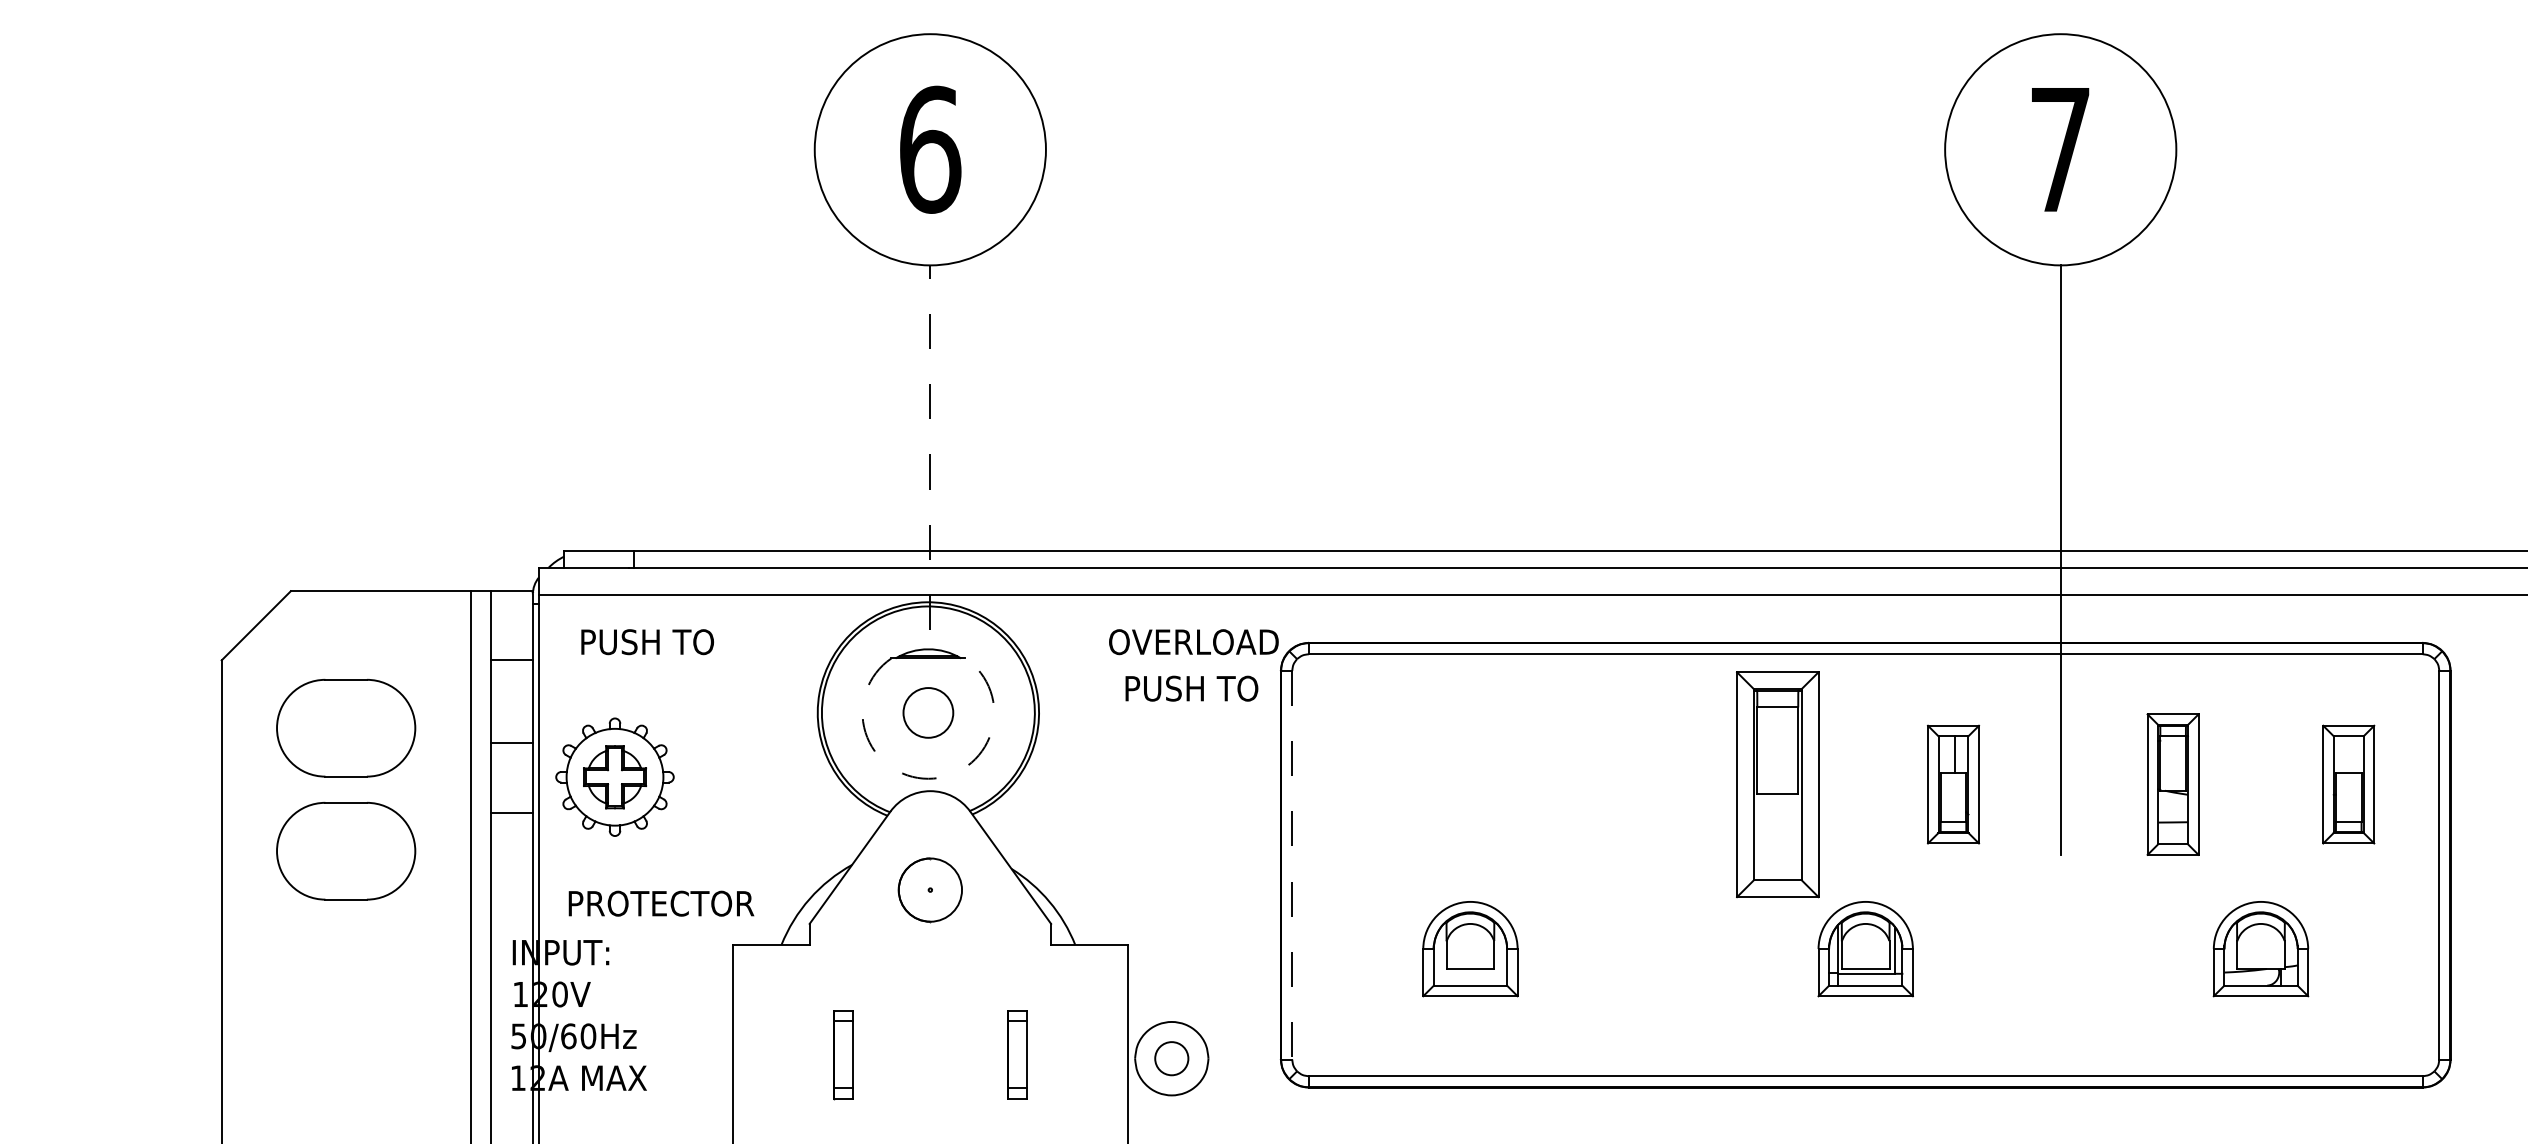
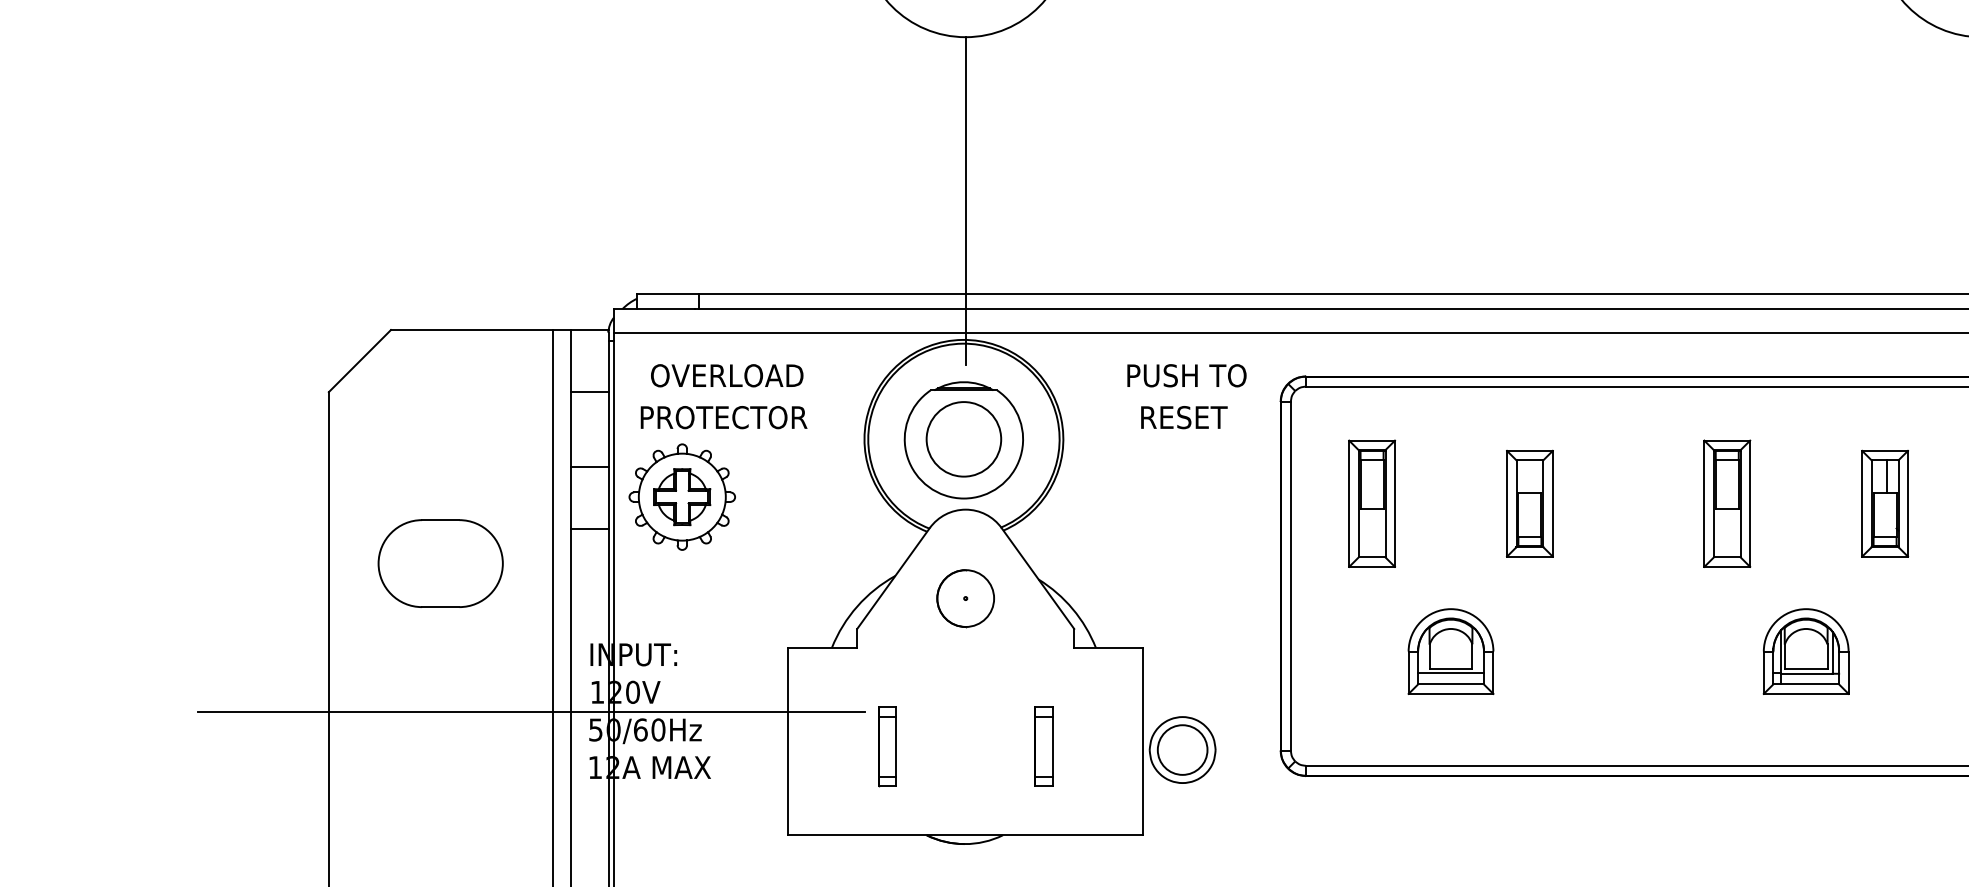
line: (930, 447) -> (965, 200), dashed -> solid
text: (664, 642) -> (726, 376), PUSH TO -> OVERLOAD
text: (1193, 642) -> (1202, 376), OVERLOAD -> PUSH TO
text: (1193, 688) -> (1202, 417), PUSH TO -> RESET
circle: (927, 712) -> (963, 438), size x1.67
part: (346, 727) -> (441, 452), removed
arc: (928, 778) -> (964, 498), dashed -> solid
part: (1382, 784) -> (1371, 503), added
part: (1557, 784) -> (1529, 503), added
part: (1777, 784) -> (1726, 503), size x0.62
line: (1292, 865) -> (1291, 576), dashed -> solid
text: (661, 903) -> (724, 417), moved
line: (1470, 972) -> (1451, 672), added
line: (446, 1016) -> (530, 712), added
circle: (1171, 1058) -> (1182, 749), size x1.67

